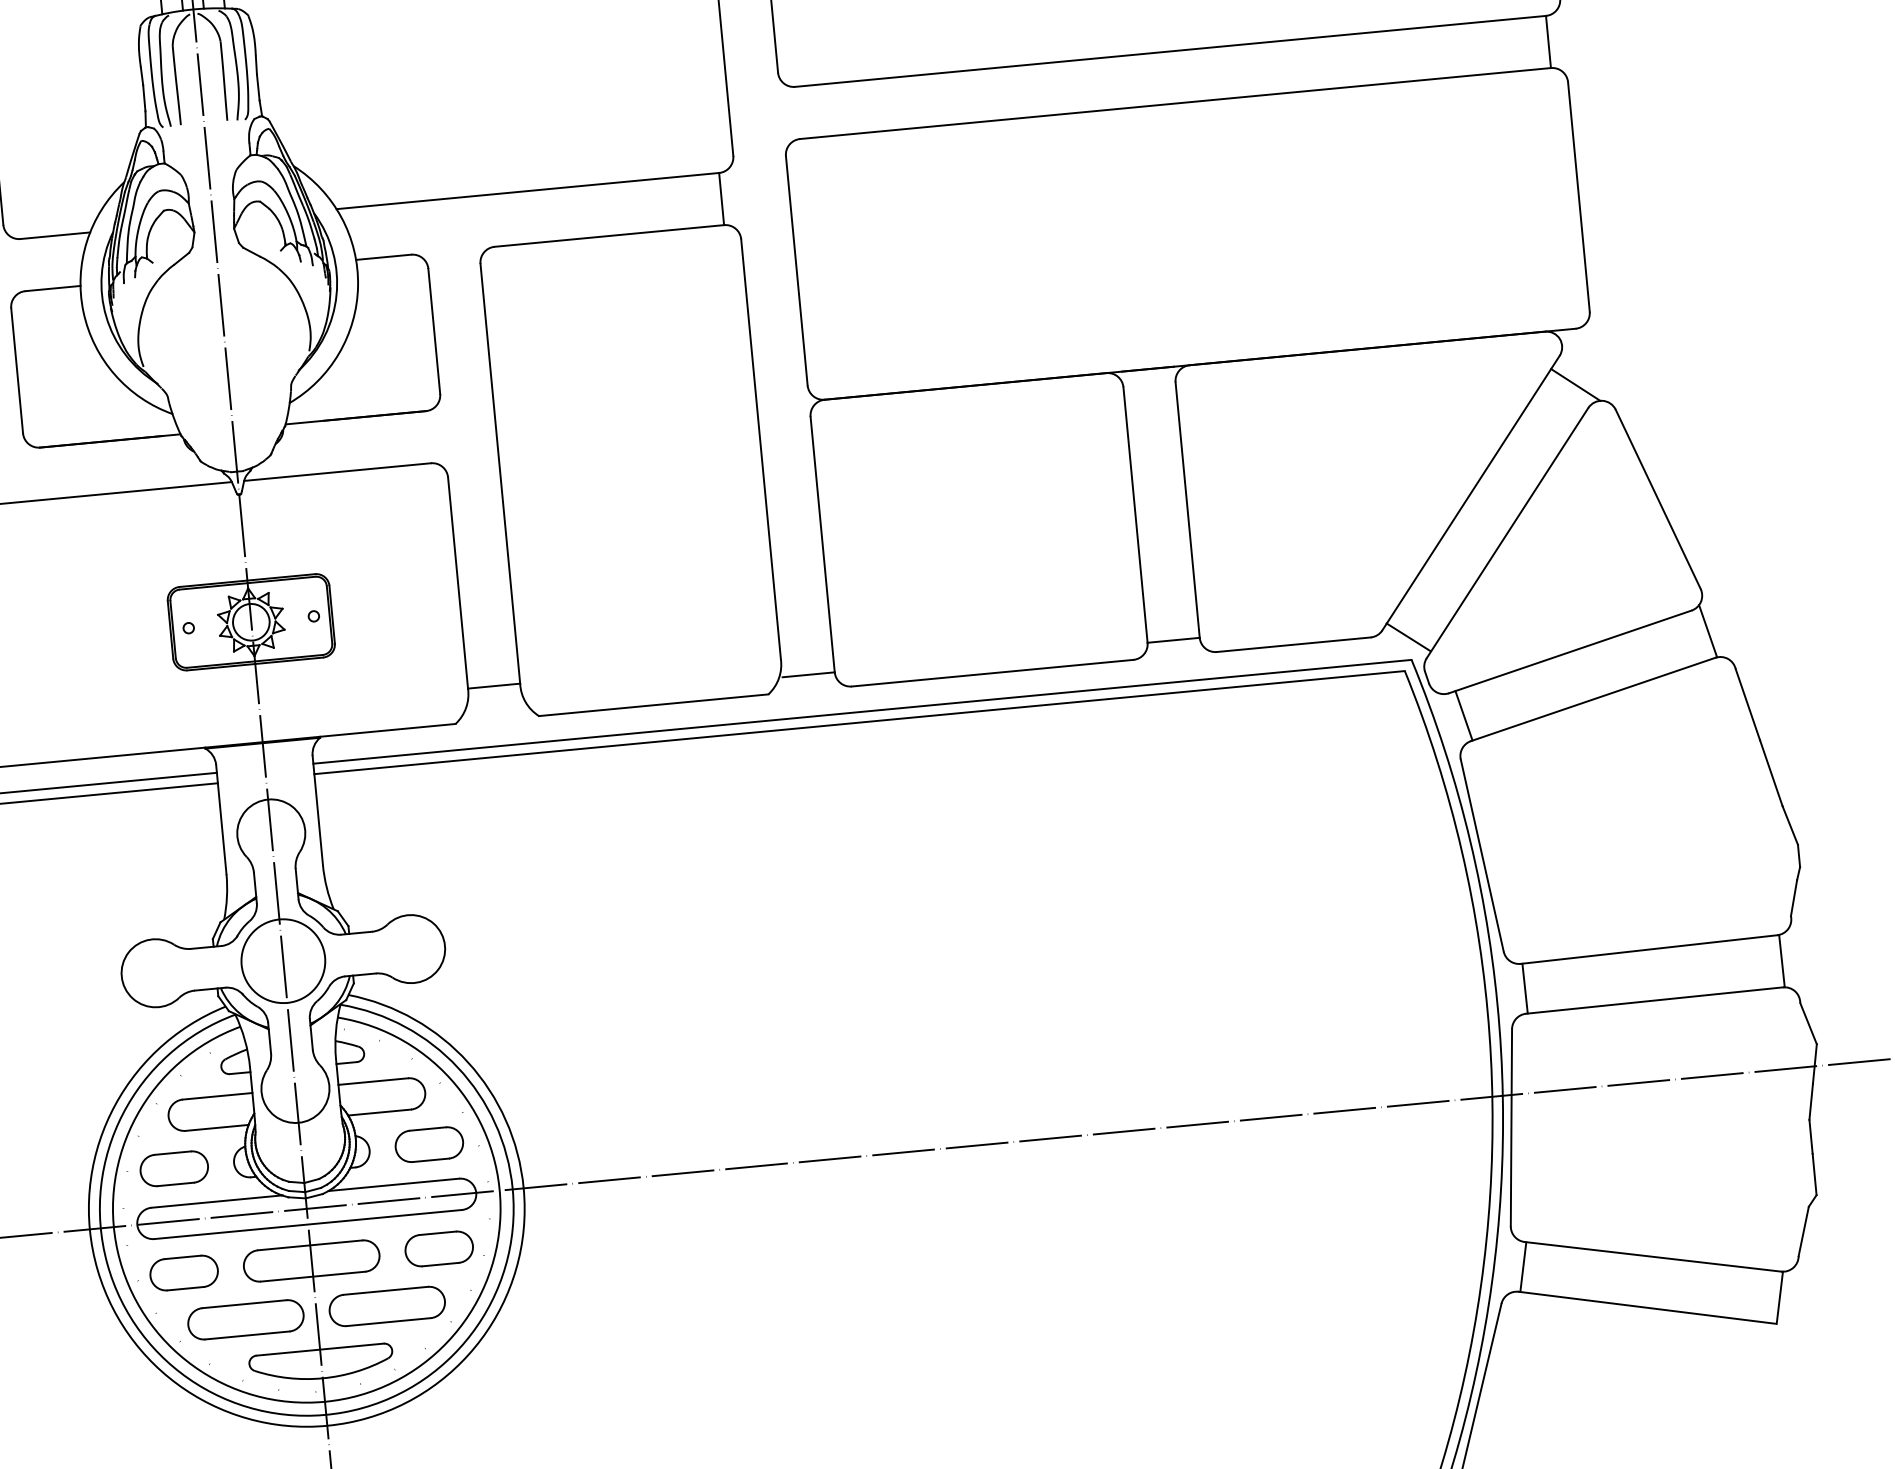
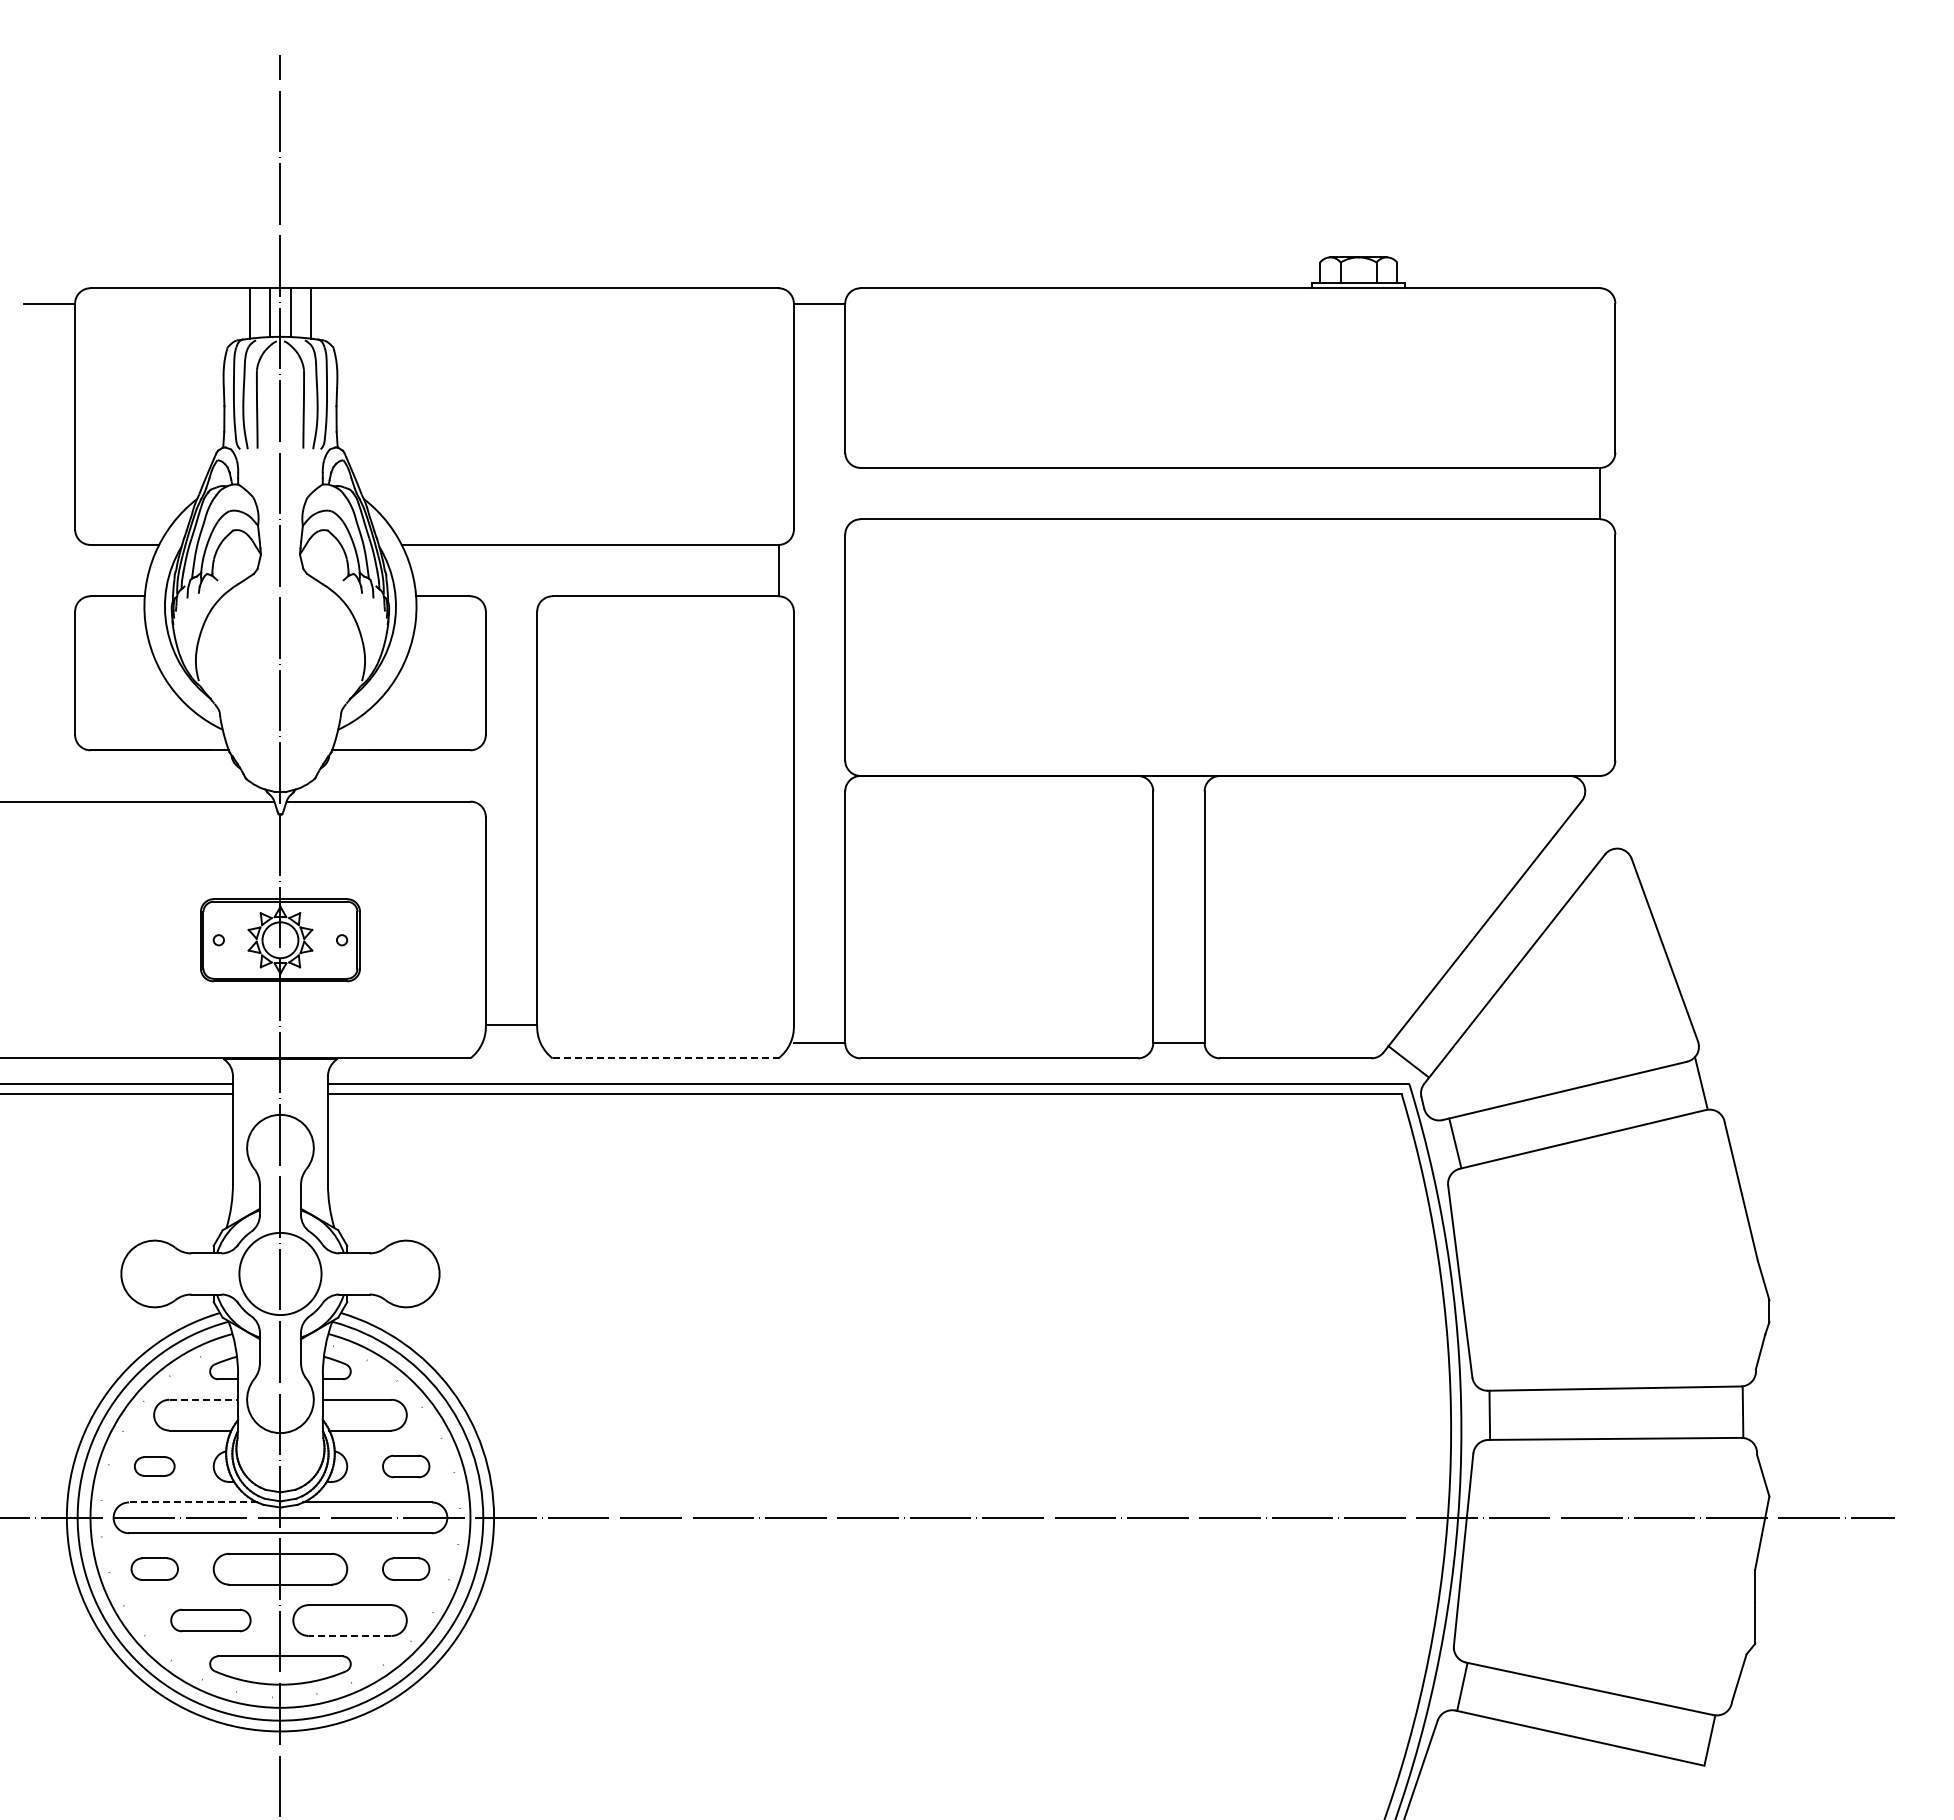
line: (1575, 384) -> (1594, 830), removed
line: (653, 705) -> (665, 1058), solid -> dashed
line: (218, 1095) -> (204, 1399), solid -> dashed
part: (429, 1144) -> (406, 1466), size x0.7
part: (173, 1168) -> (154, 1466), size x0.6
line: (216, 1201) -> (193, 1502), solid -> dashed
part: (439, 1248) -> (406, 1568), size x0.7
part: (183, 1272) -> (154, 1568), size x0.7
part: (245, 1319) -> (210, 1620), size x0.7
line: (388, 1321) -> (349, 1635), solid -> dashed

